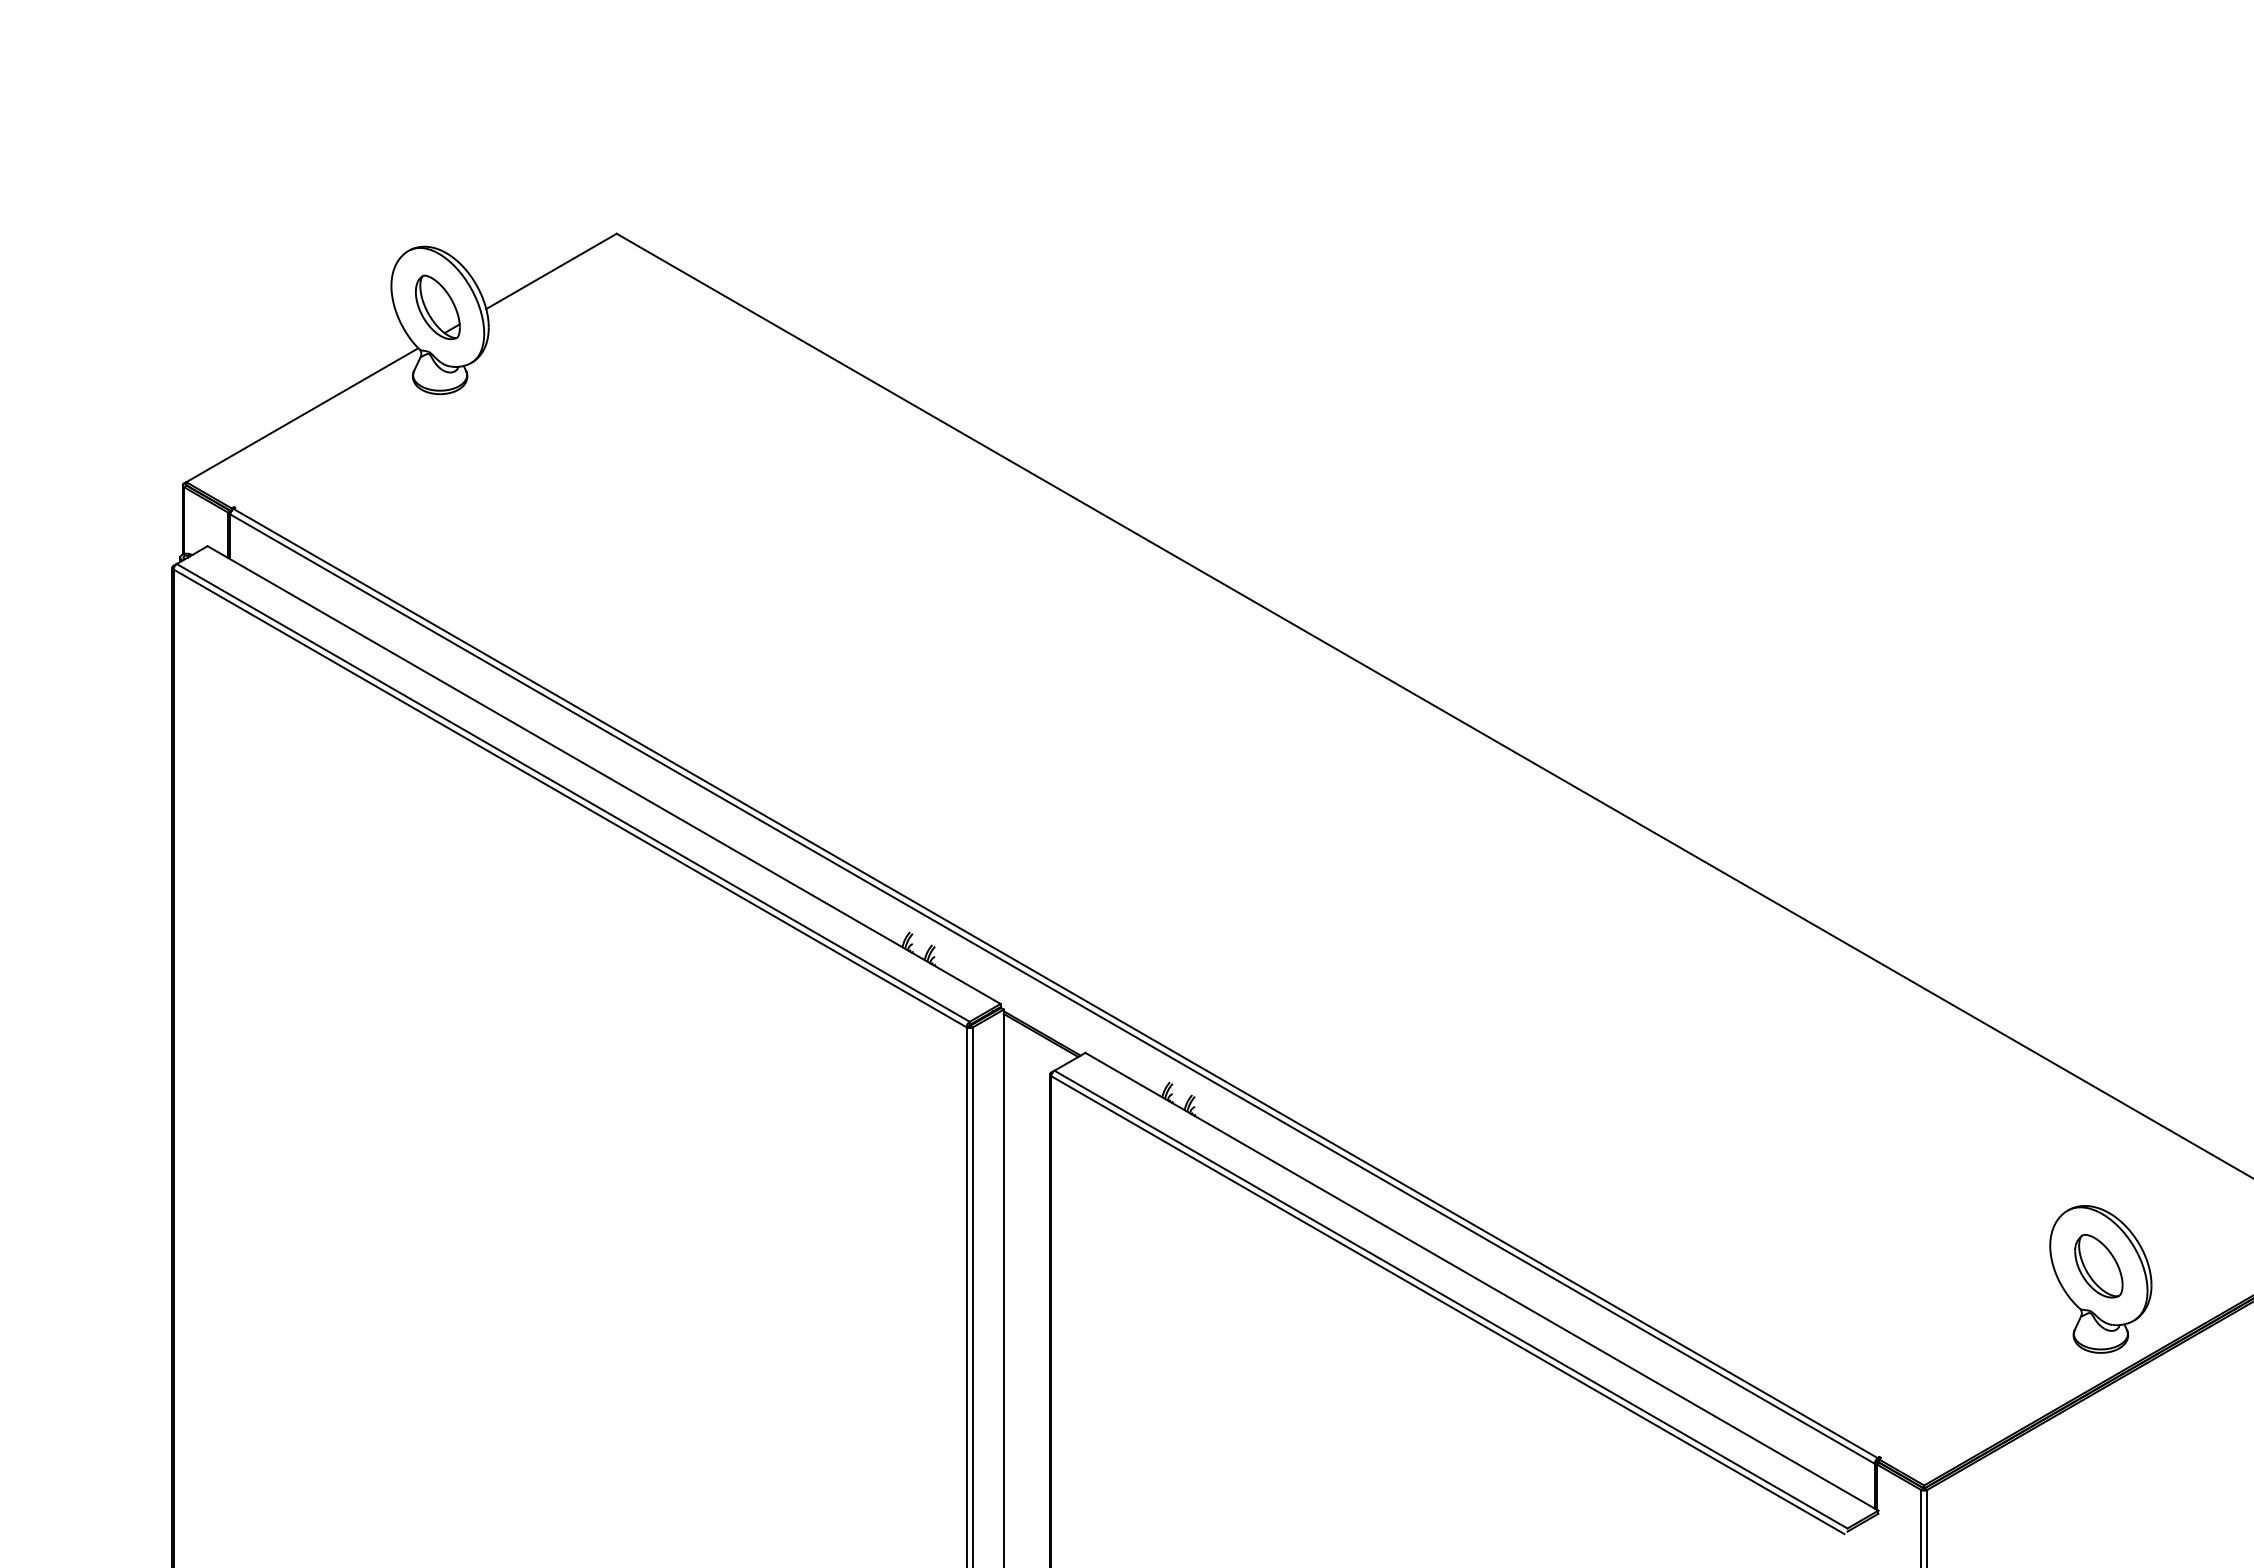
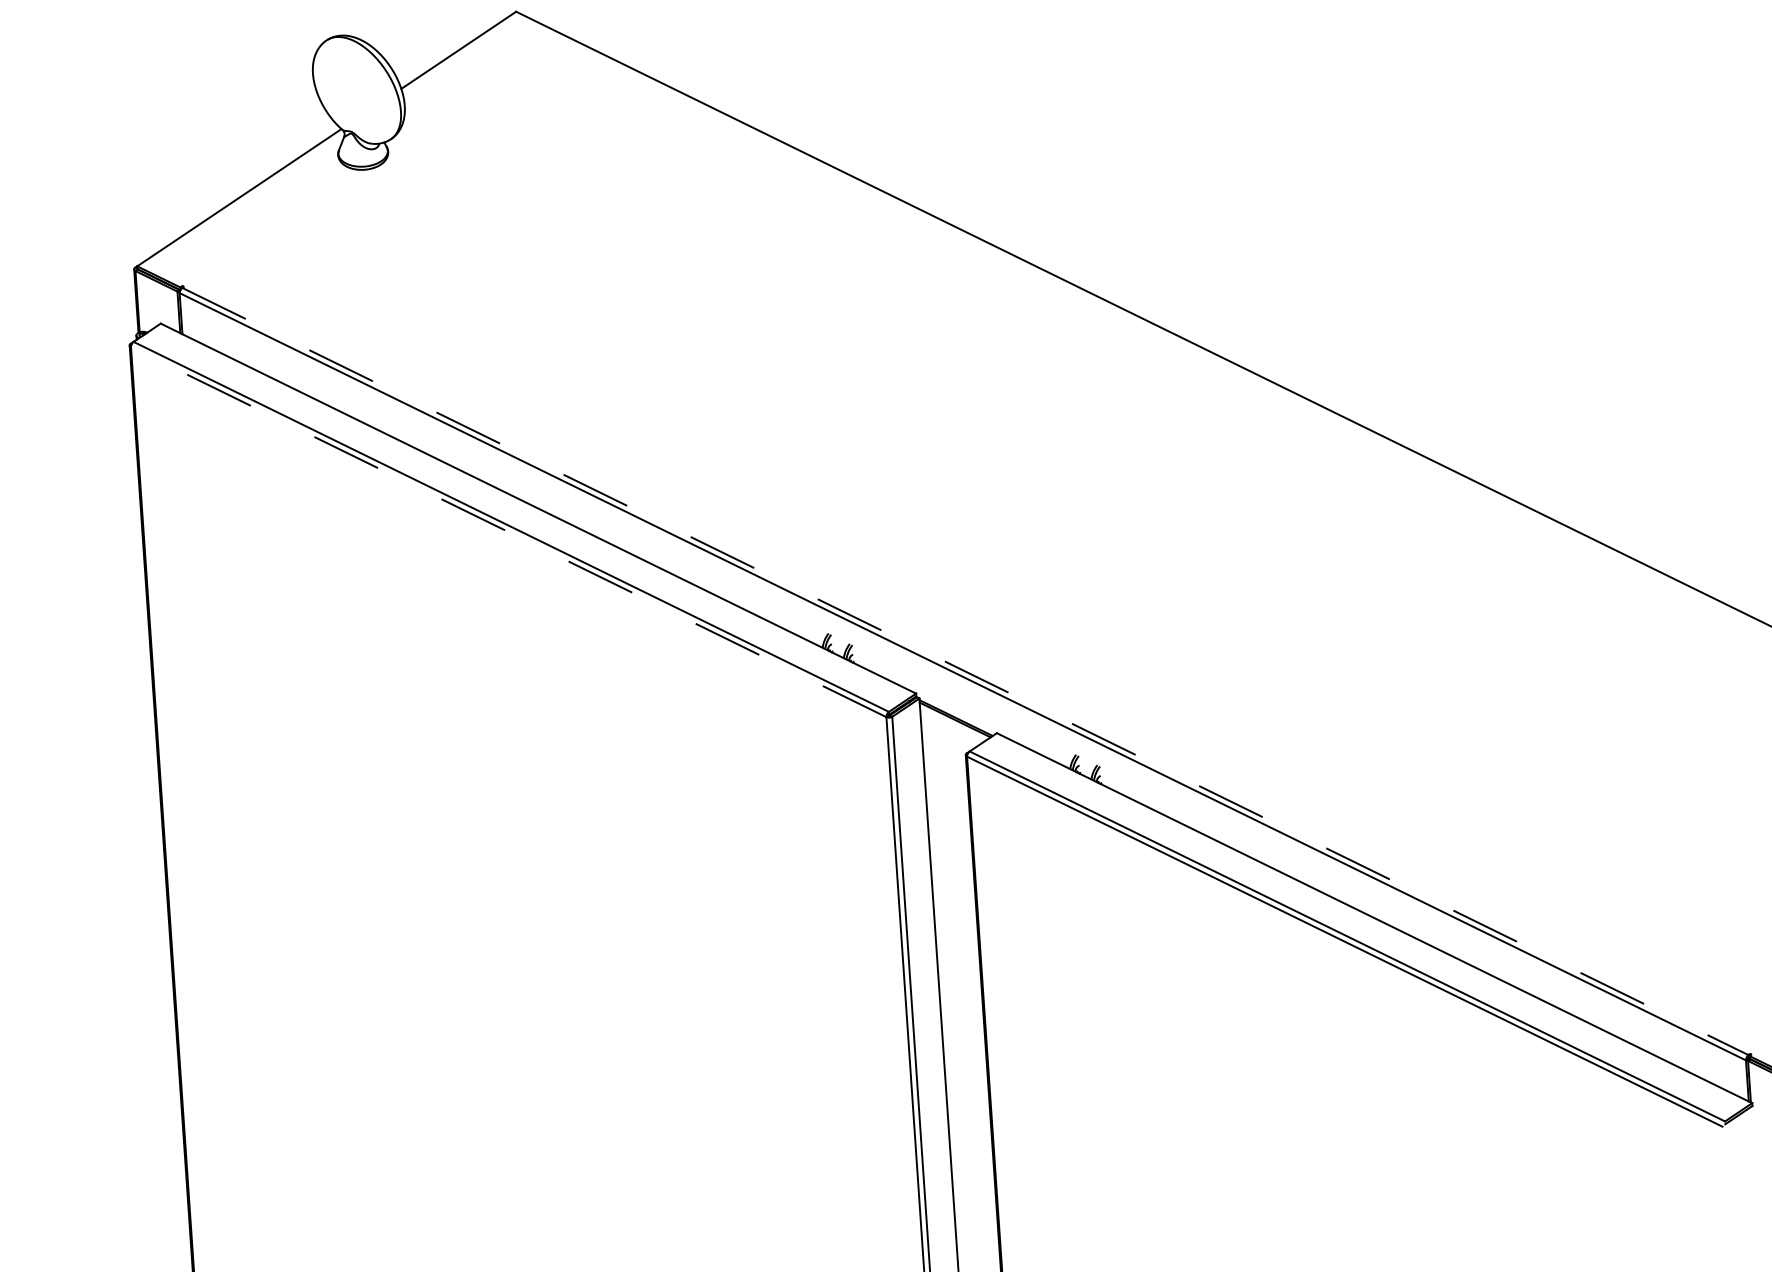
part: (437, 307) -> (356, 90), removed
line: (570, 798) -> (509, 532), solid -> dashed
line: (1056, 983) -> (966, 671), solid -> dashed

